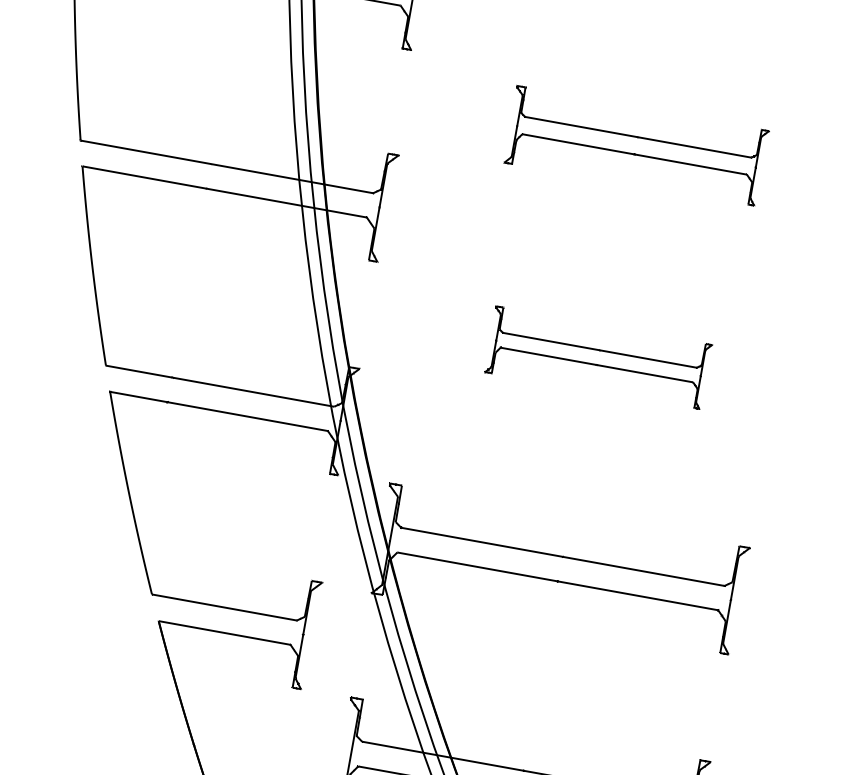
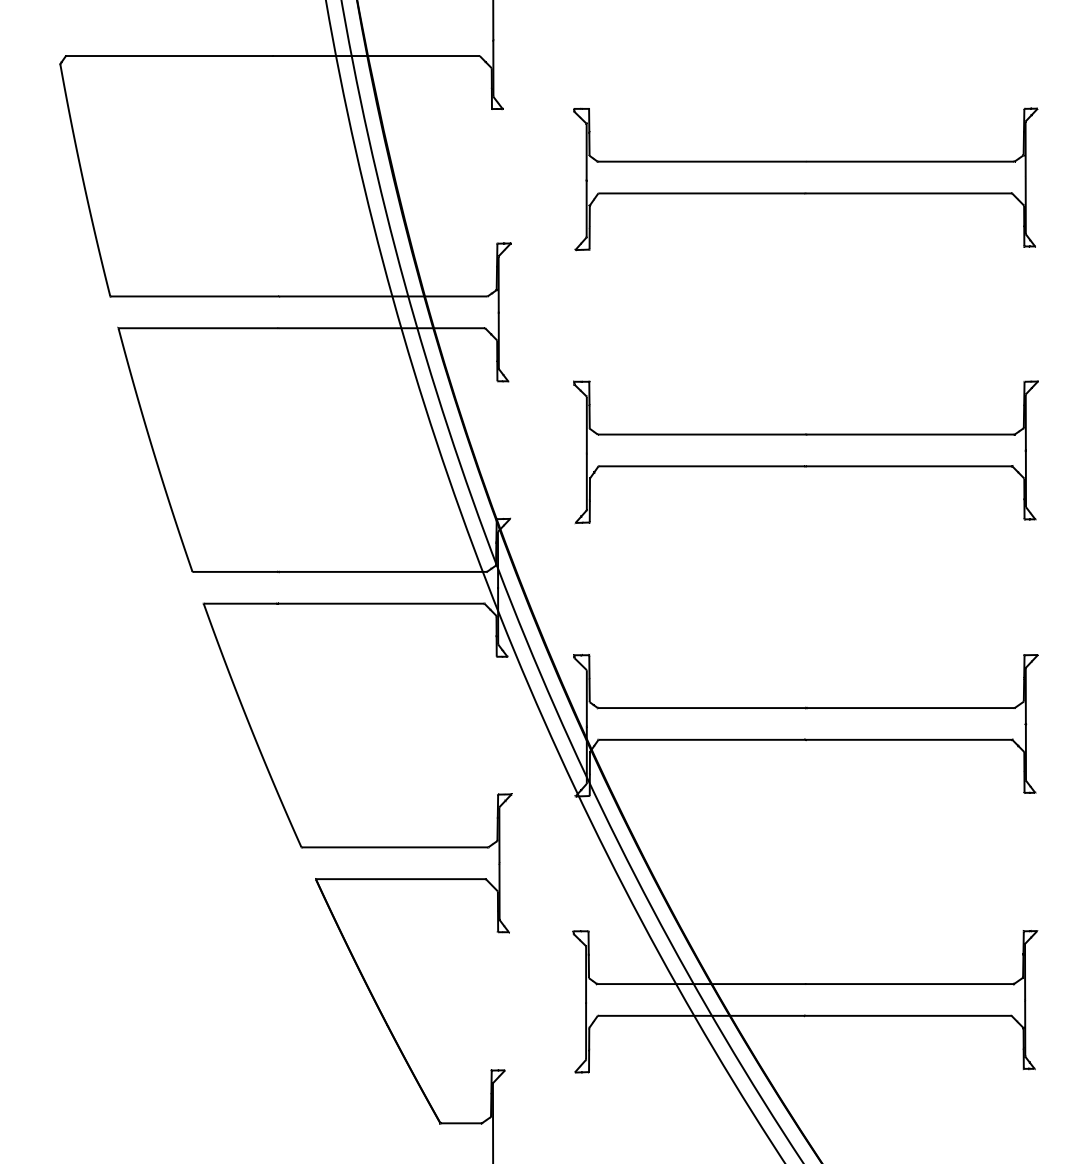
part: (636, 146) -> (805, 179), size x1.43
part: (597, 358) -> (805, 452), size x1.67

